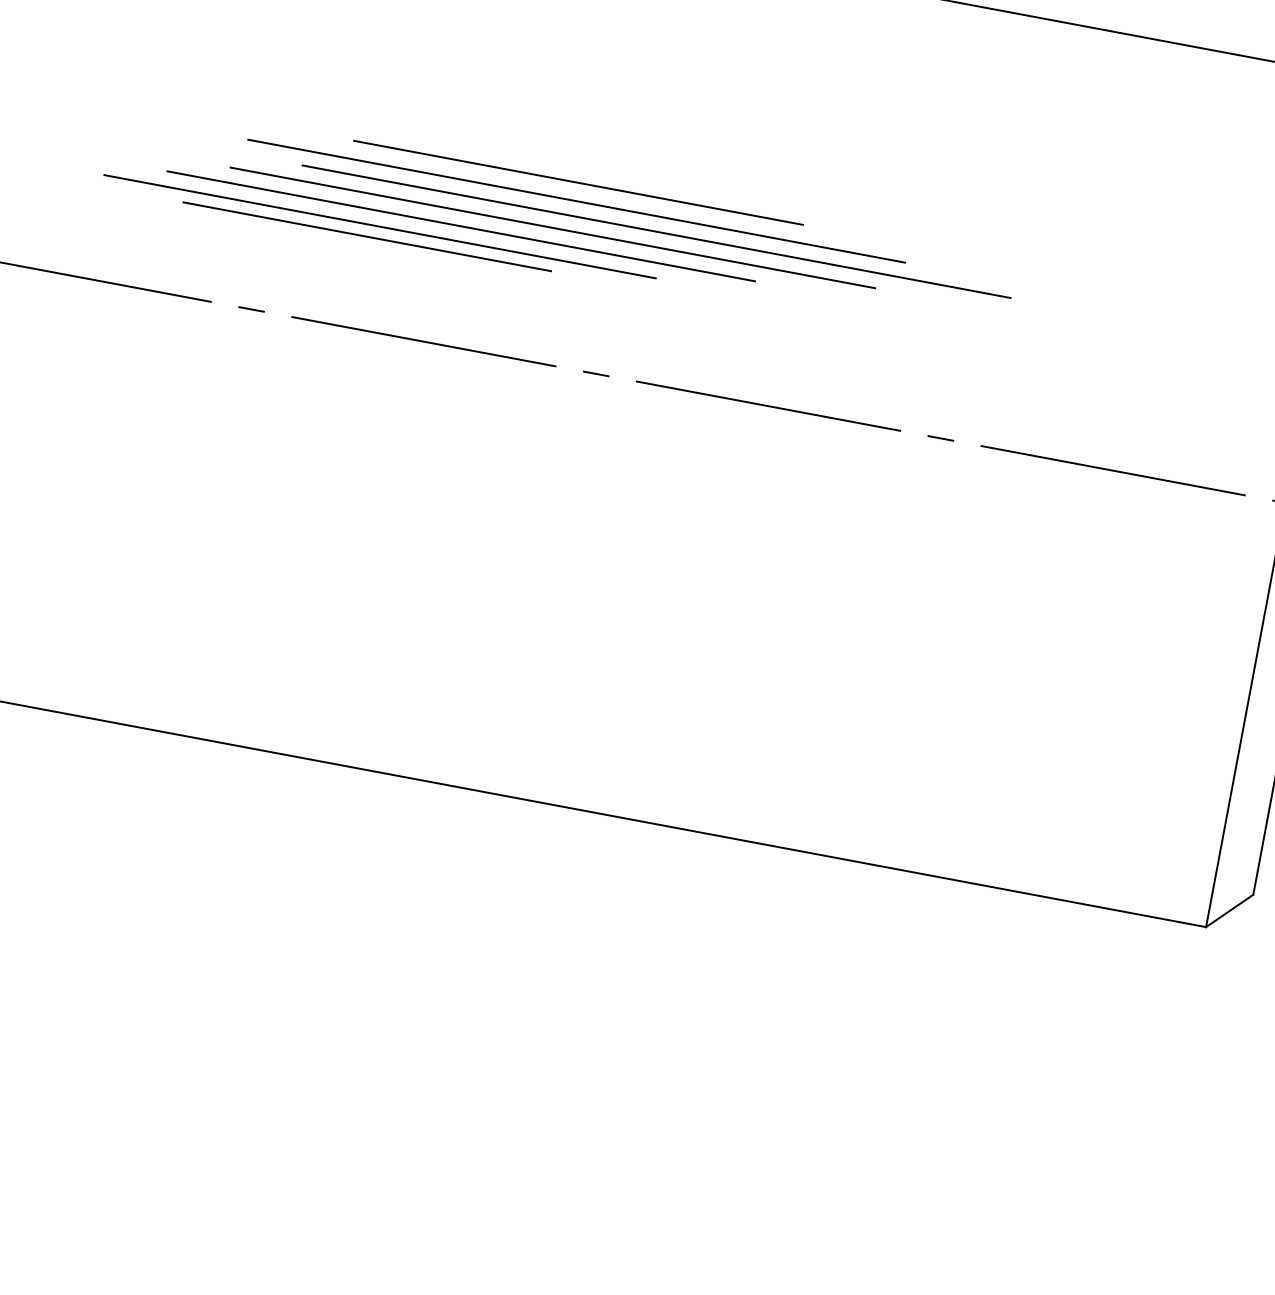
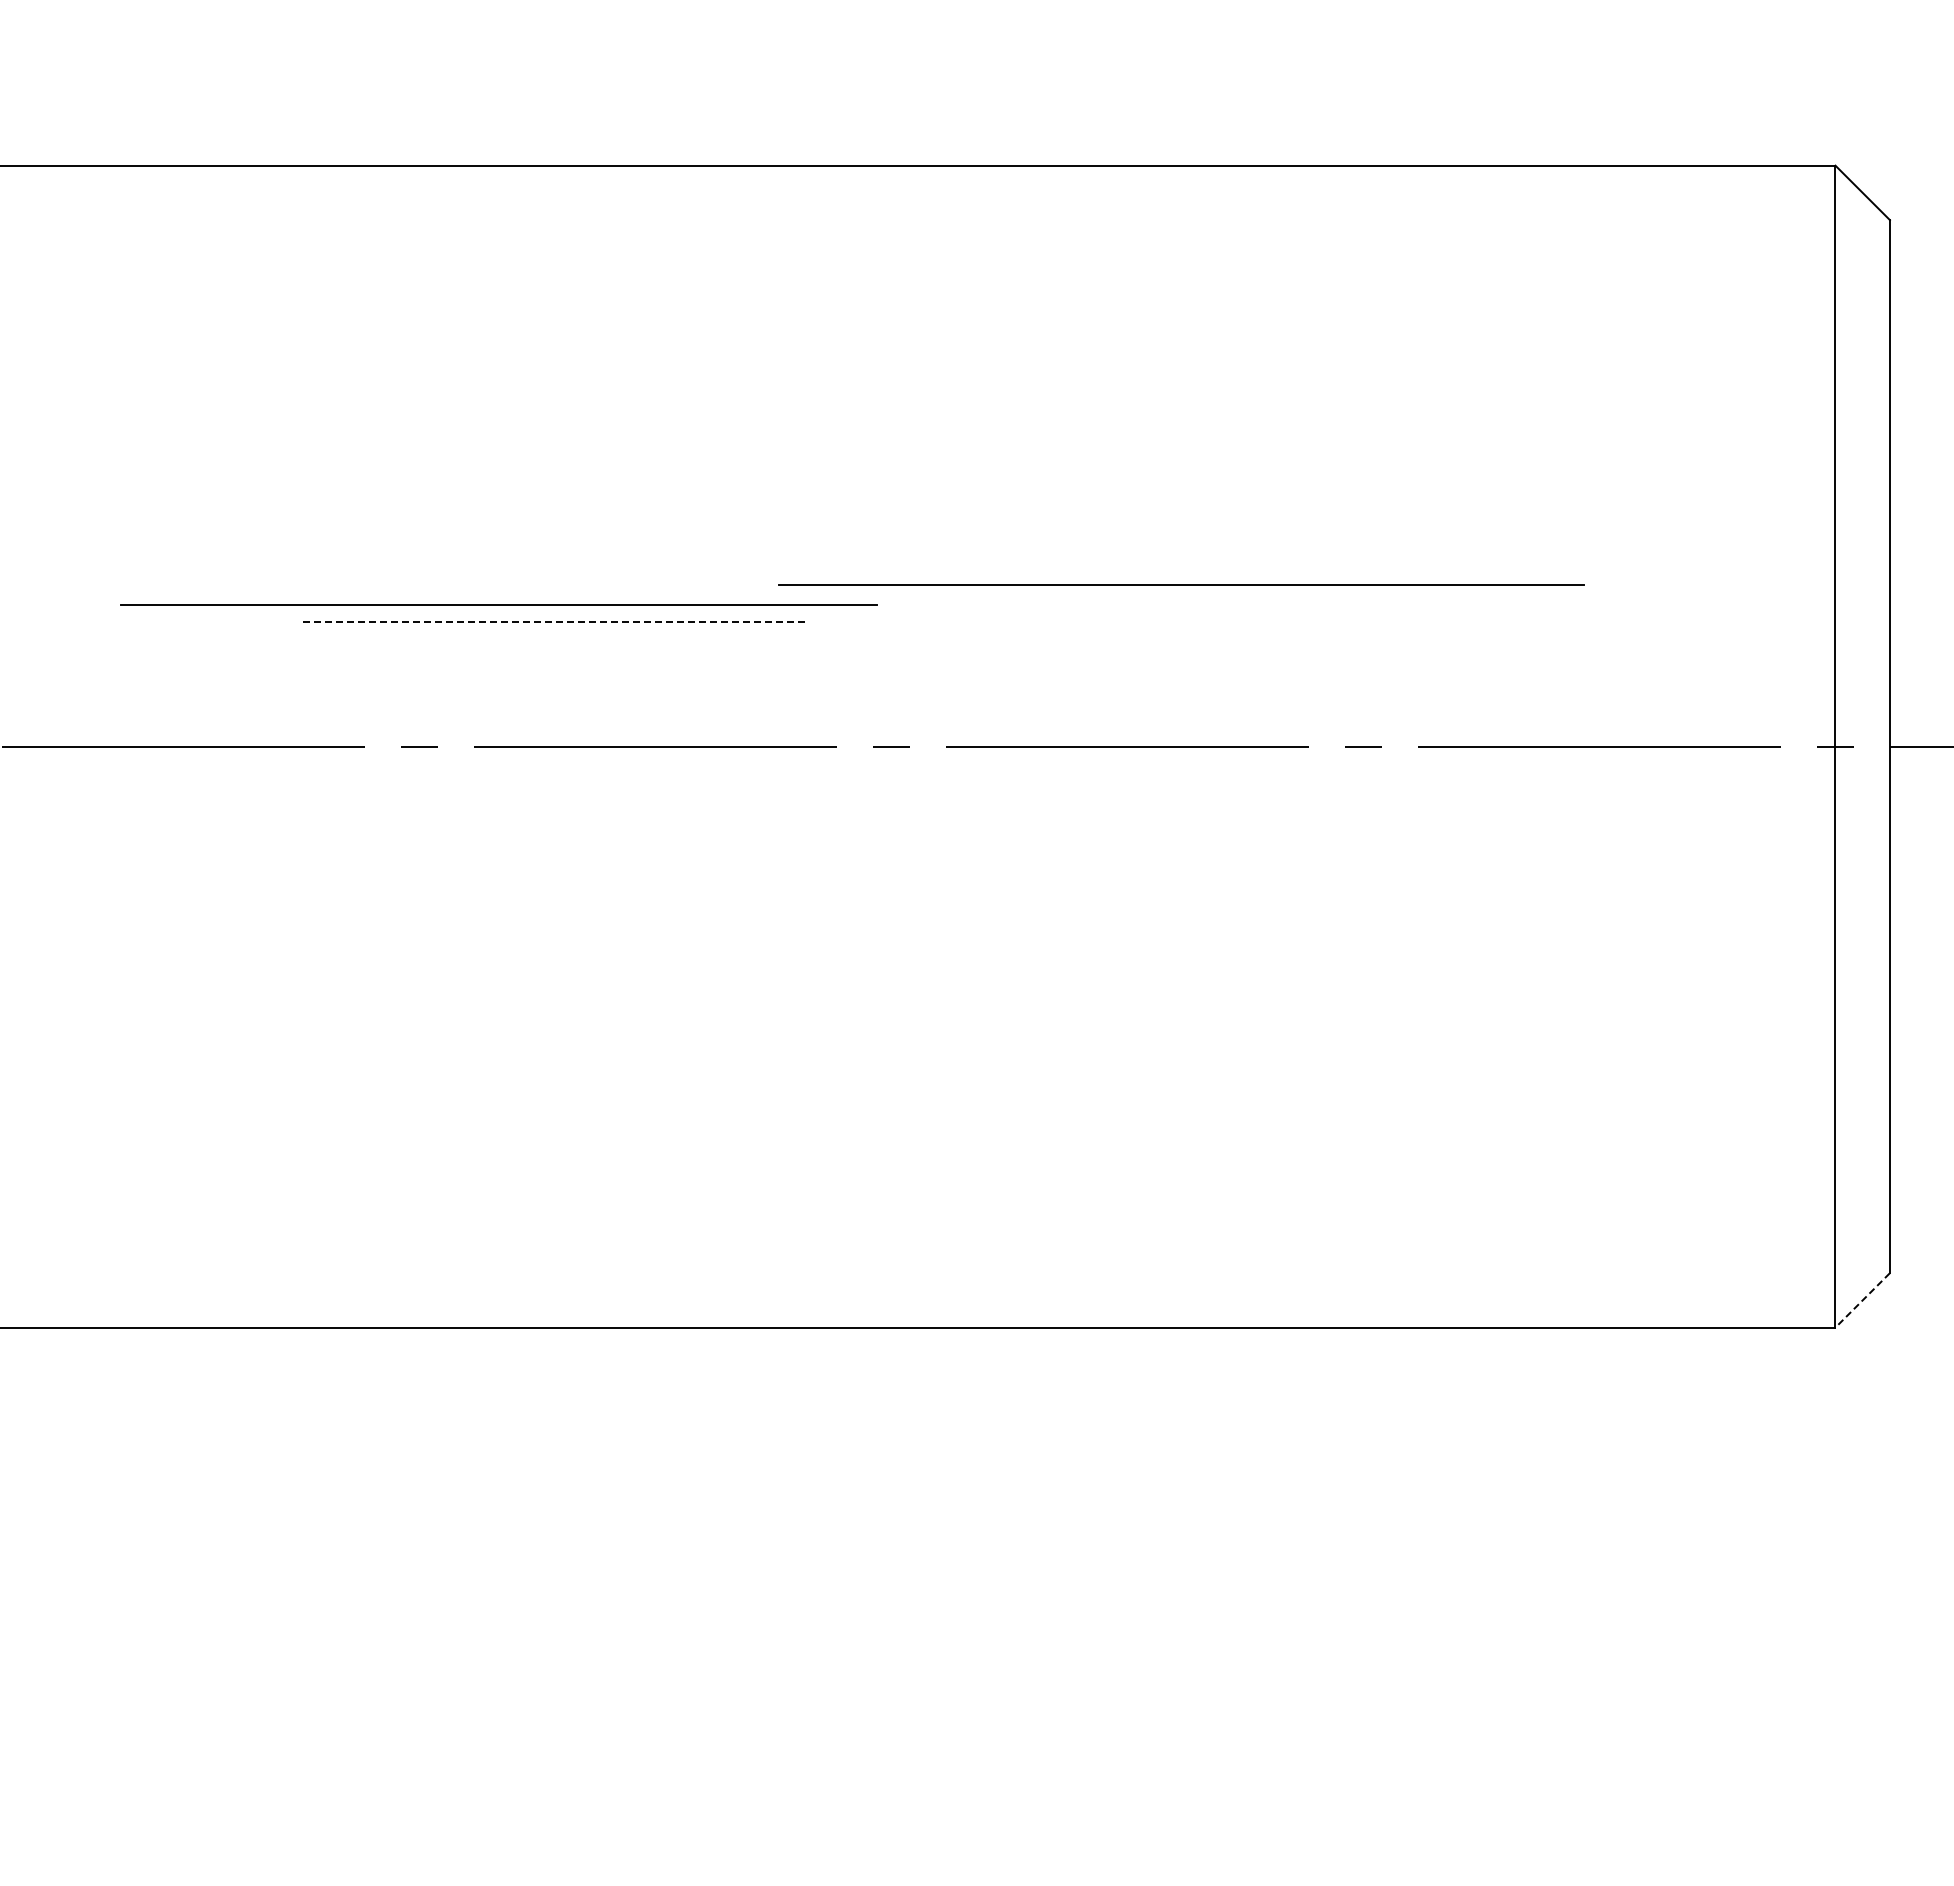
line: (578, 183) -> (820, 498), removed
line: (576, 200) -> (822, 522), removed
line: (379, 226) -> (498, 604), moved
line: (461, 226) -> (1181, 584), moved
line: (552, 228) -> (797, 564), removed
line: (656, 231) -> (935, 543), removed
line: (367, 236) -> (554, 621), solid -> dashed
line: (1229, 911) -> (1862, 1300), solid -> dashed

